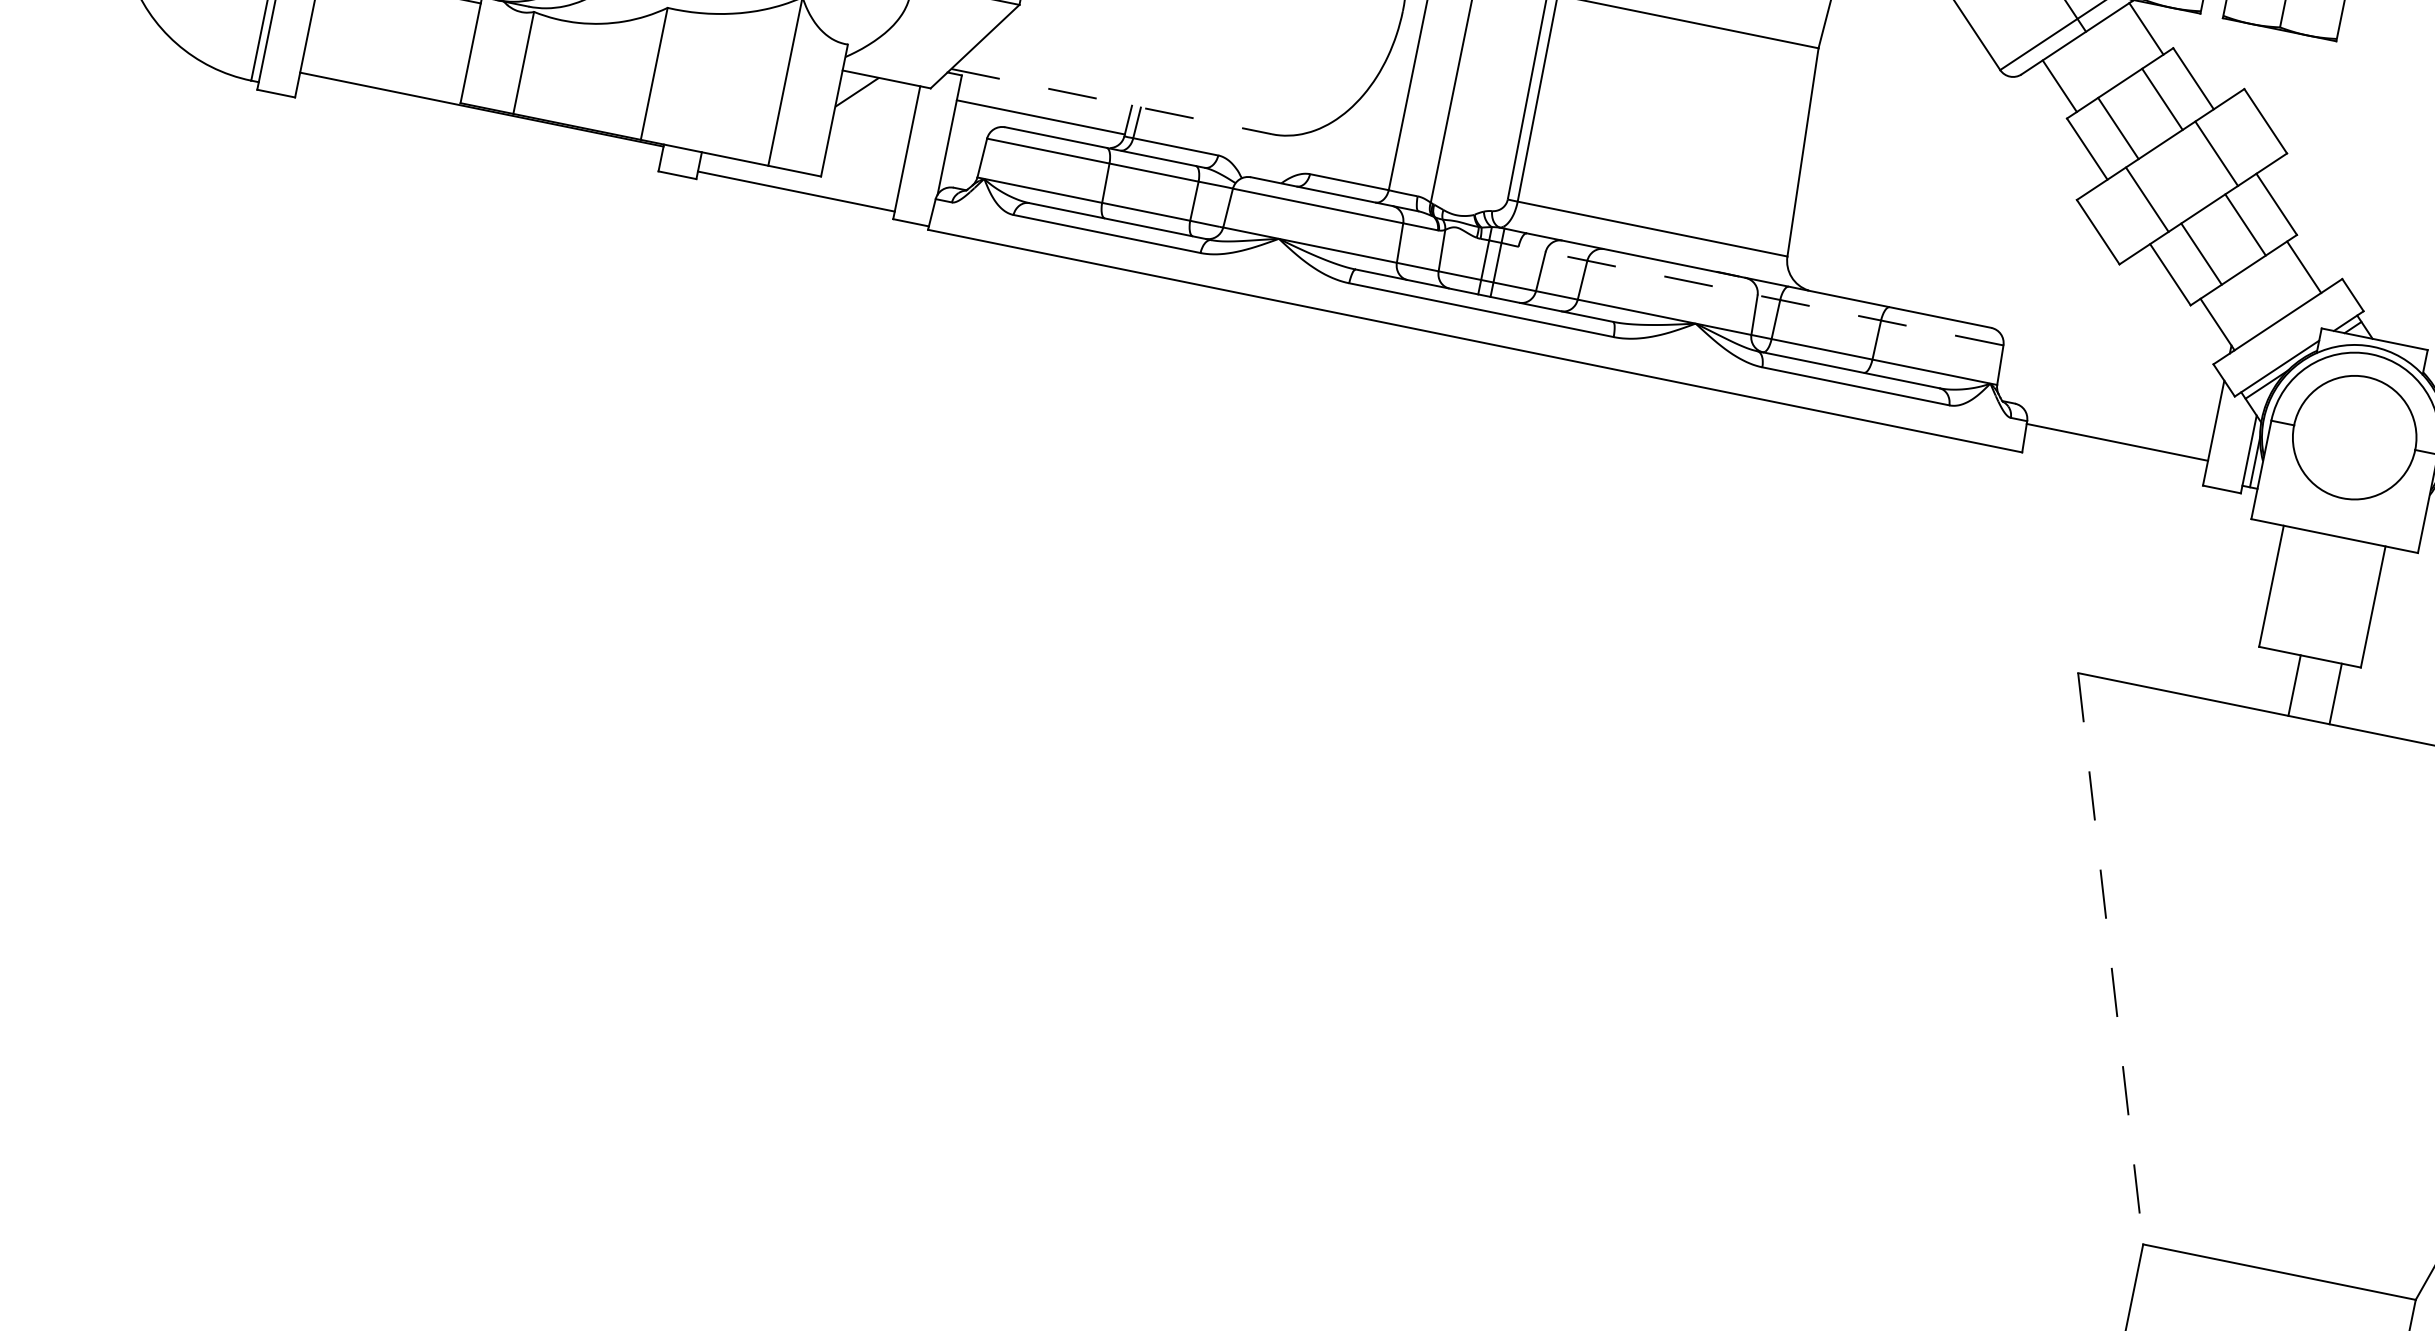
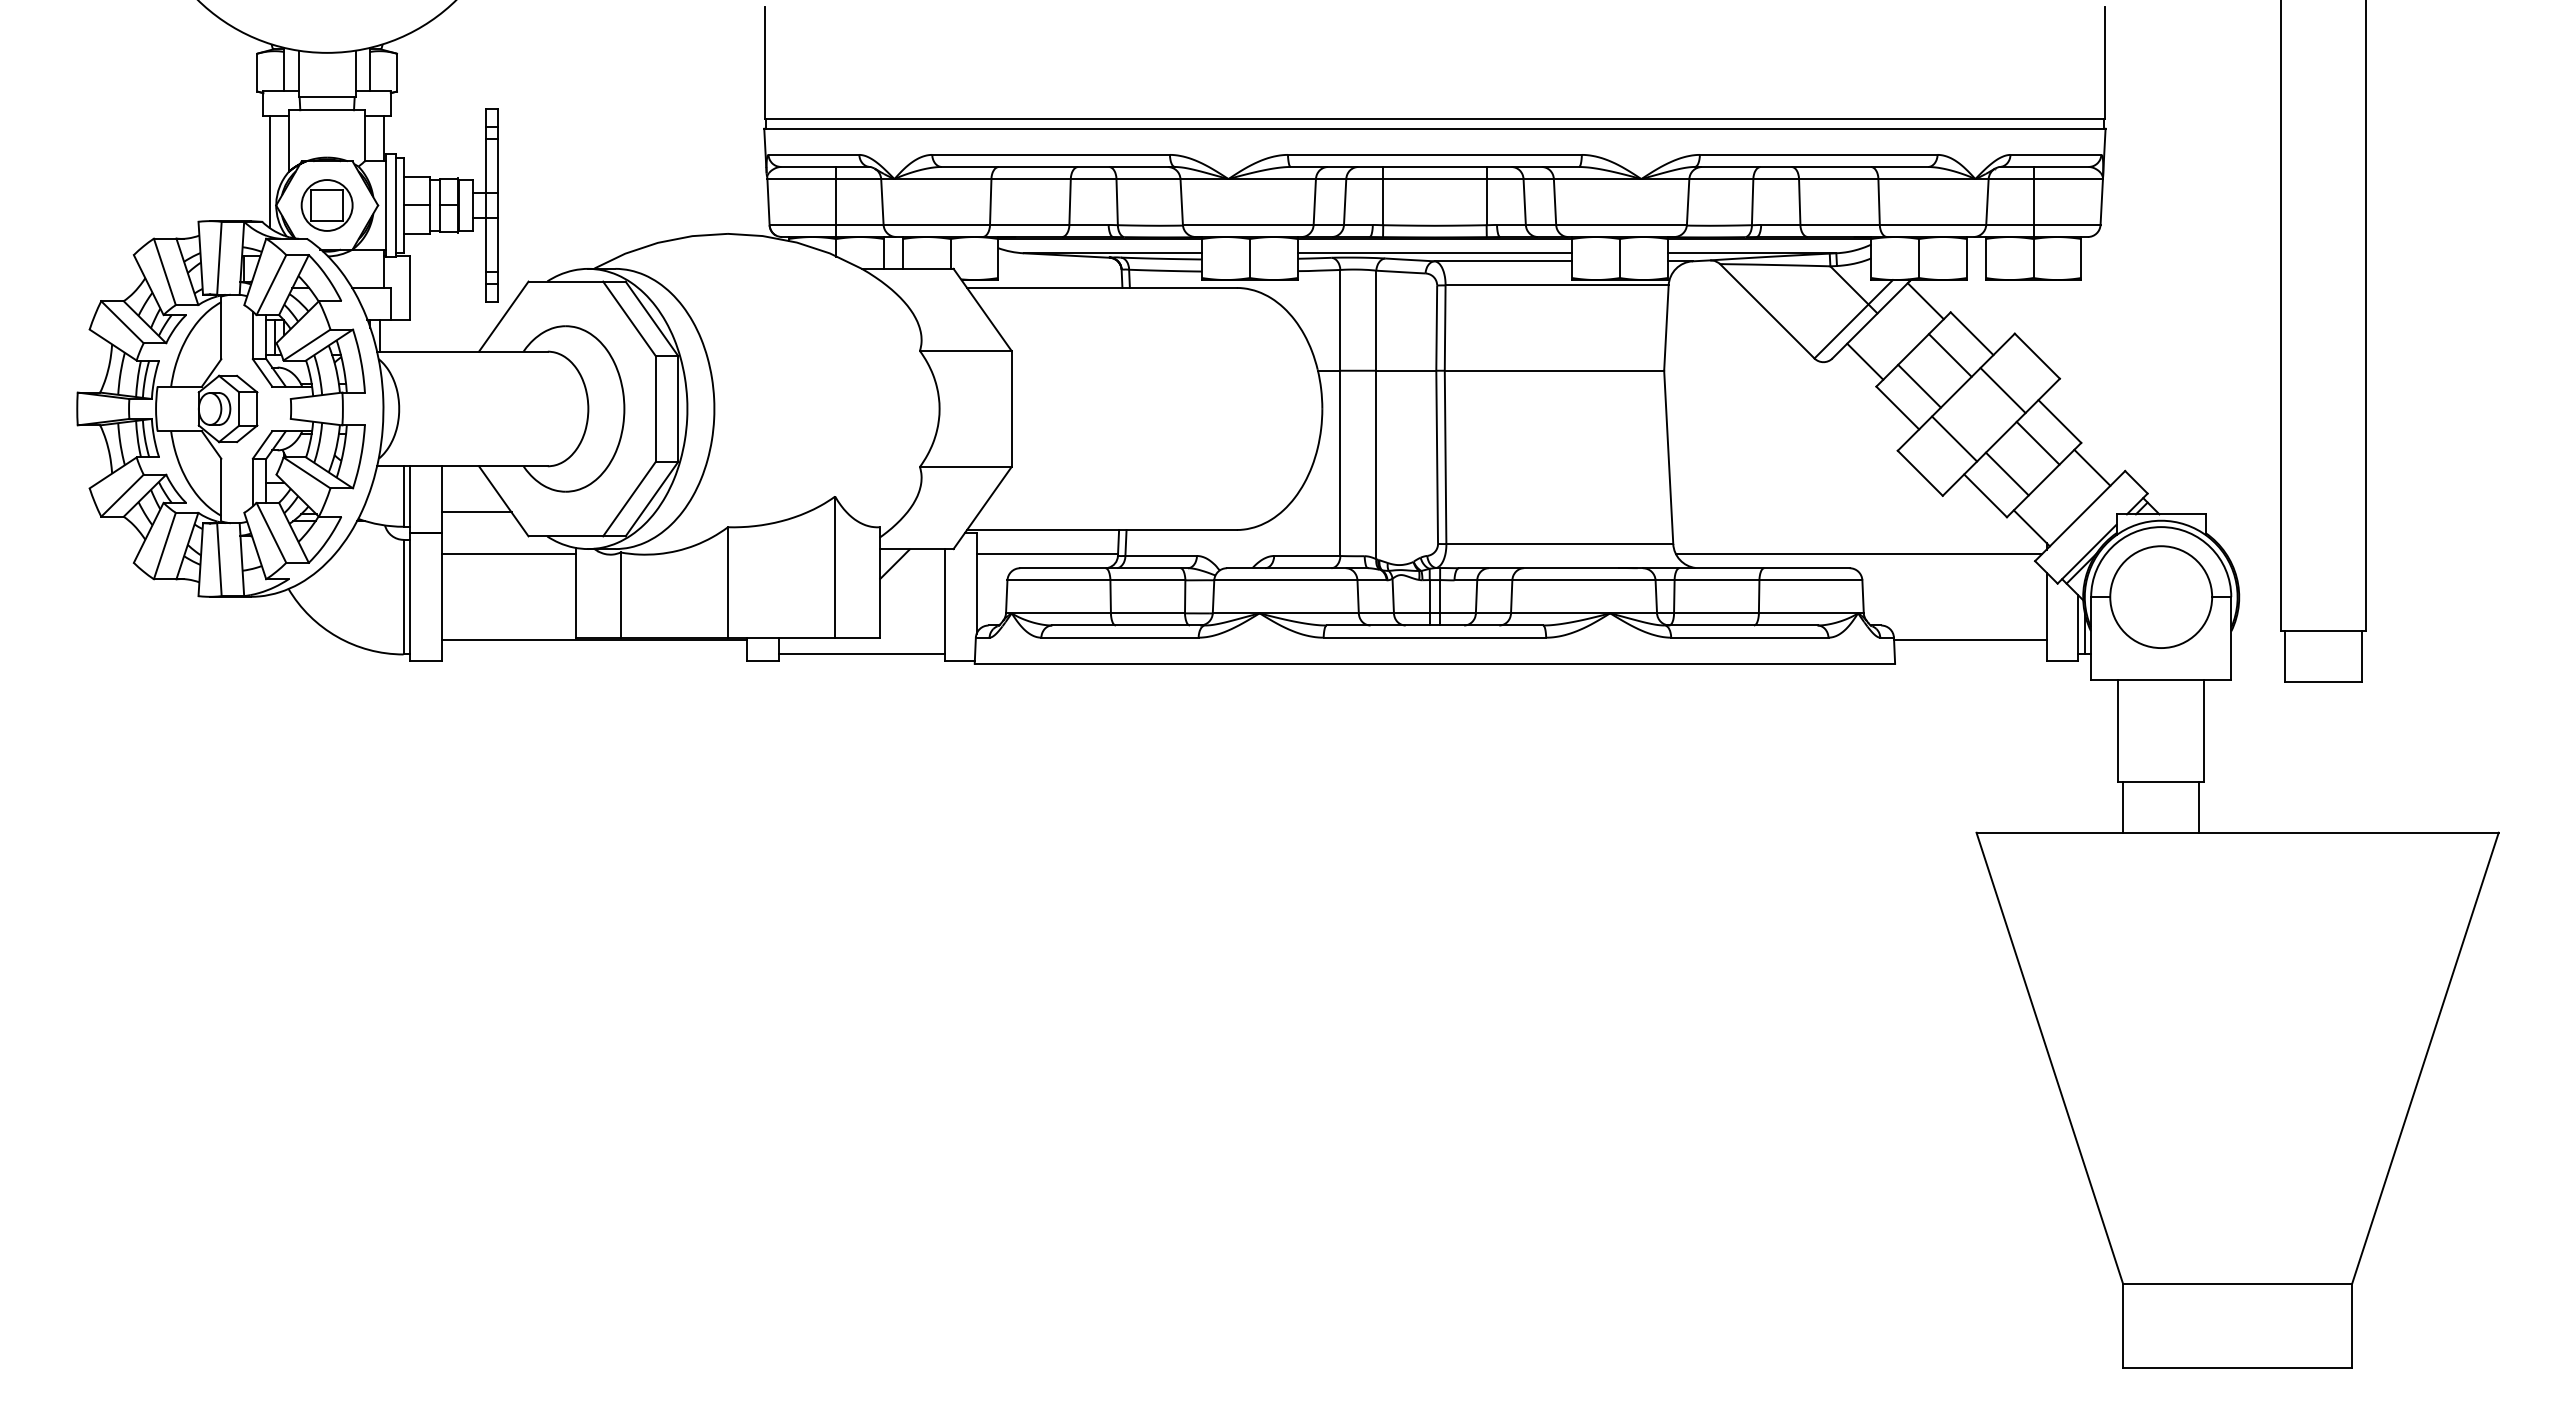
line: (1111, 100) -> (1101, 529), dashed -> solid
line: (1761, 296) -> (1658, 580), dashed -> solid
line: (2005, 313) -> (1858, 554), added
line: (2294, 684) -> (2199, 806), moved
line: (2335, 692) -> (2122, 806), moved
line: (2110, 959) -> (2049, 1058), dashed -> solid

